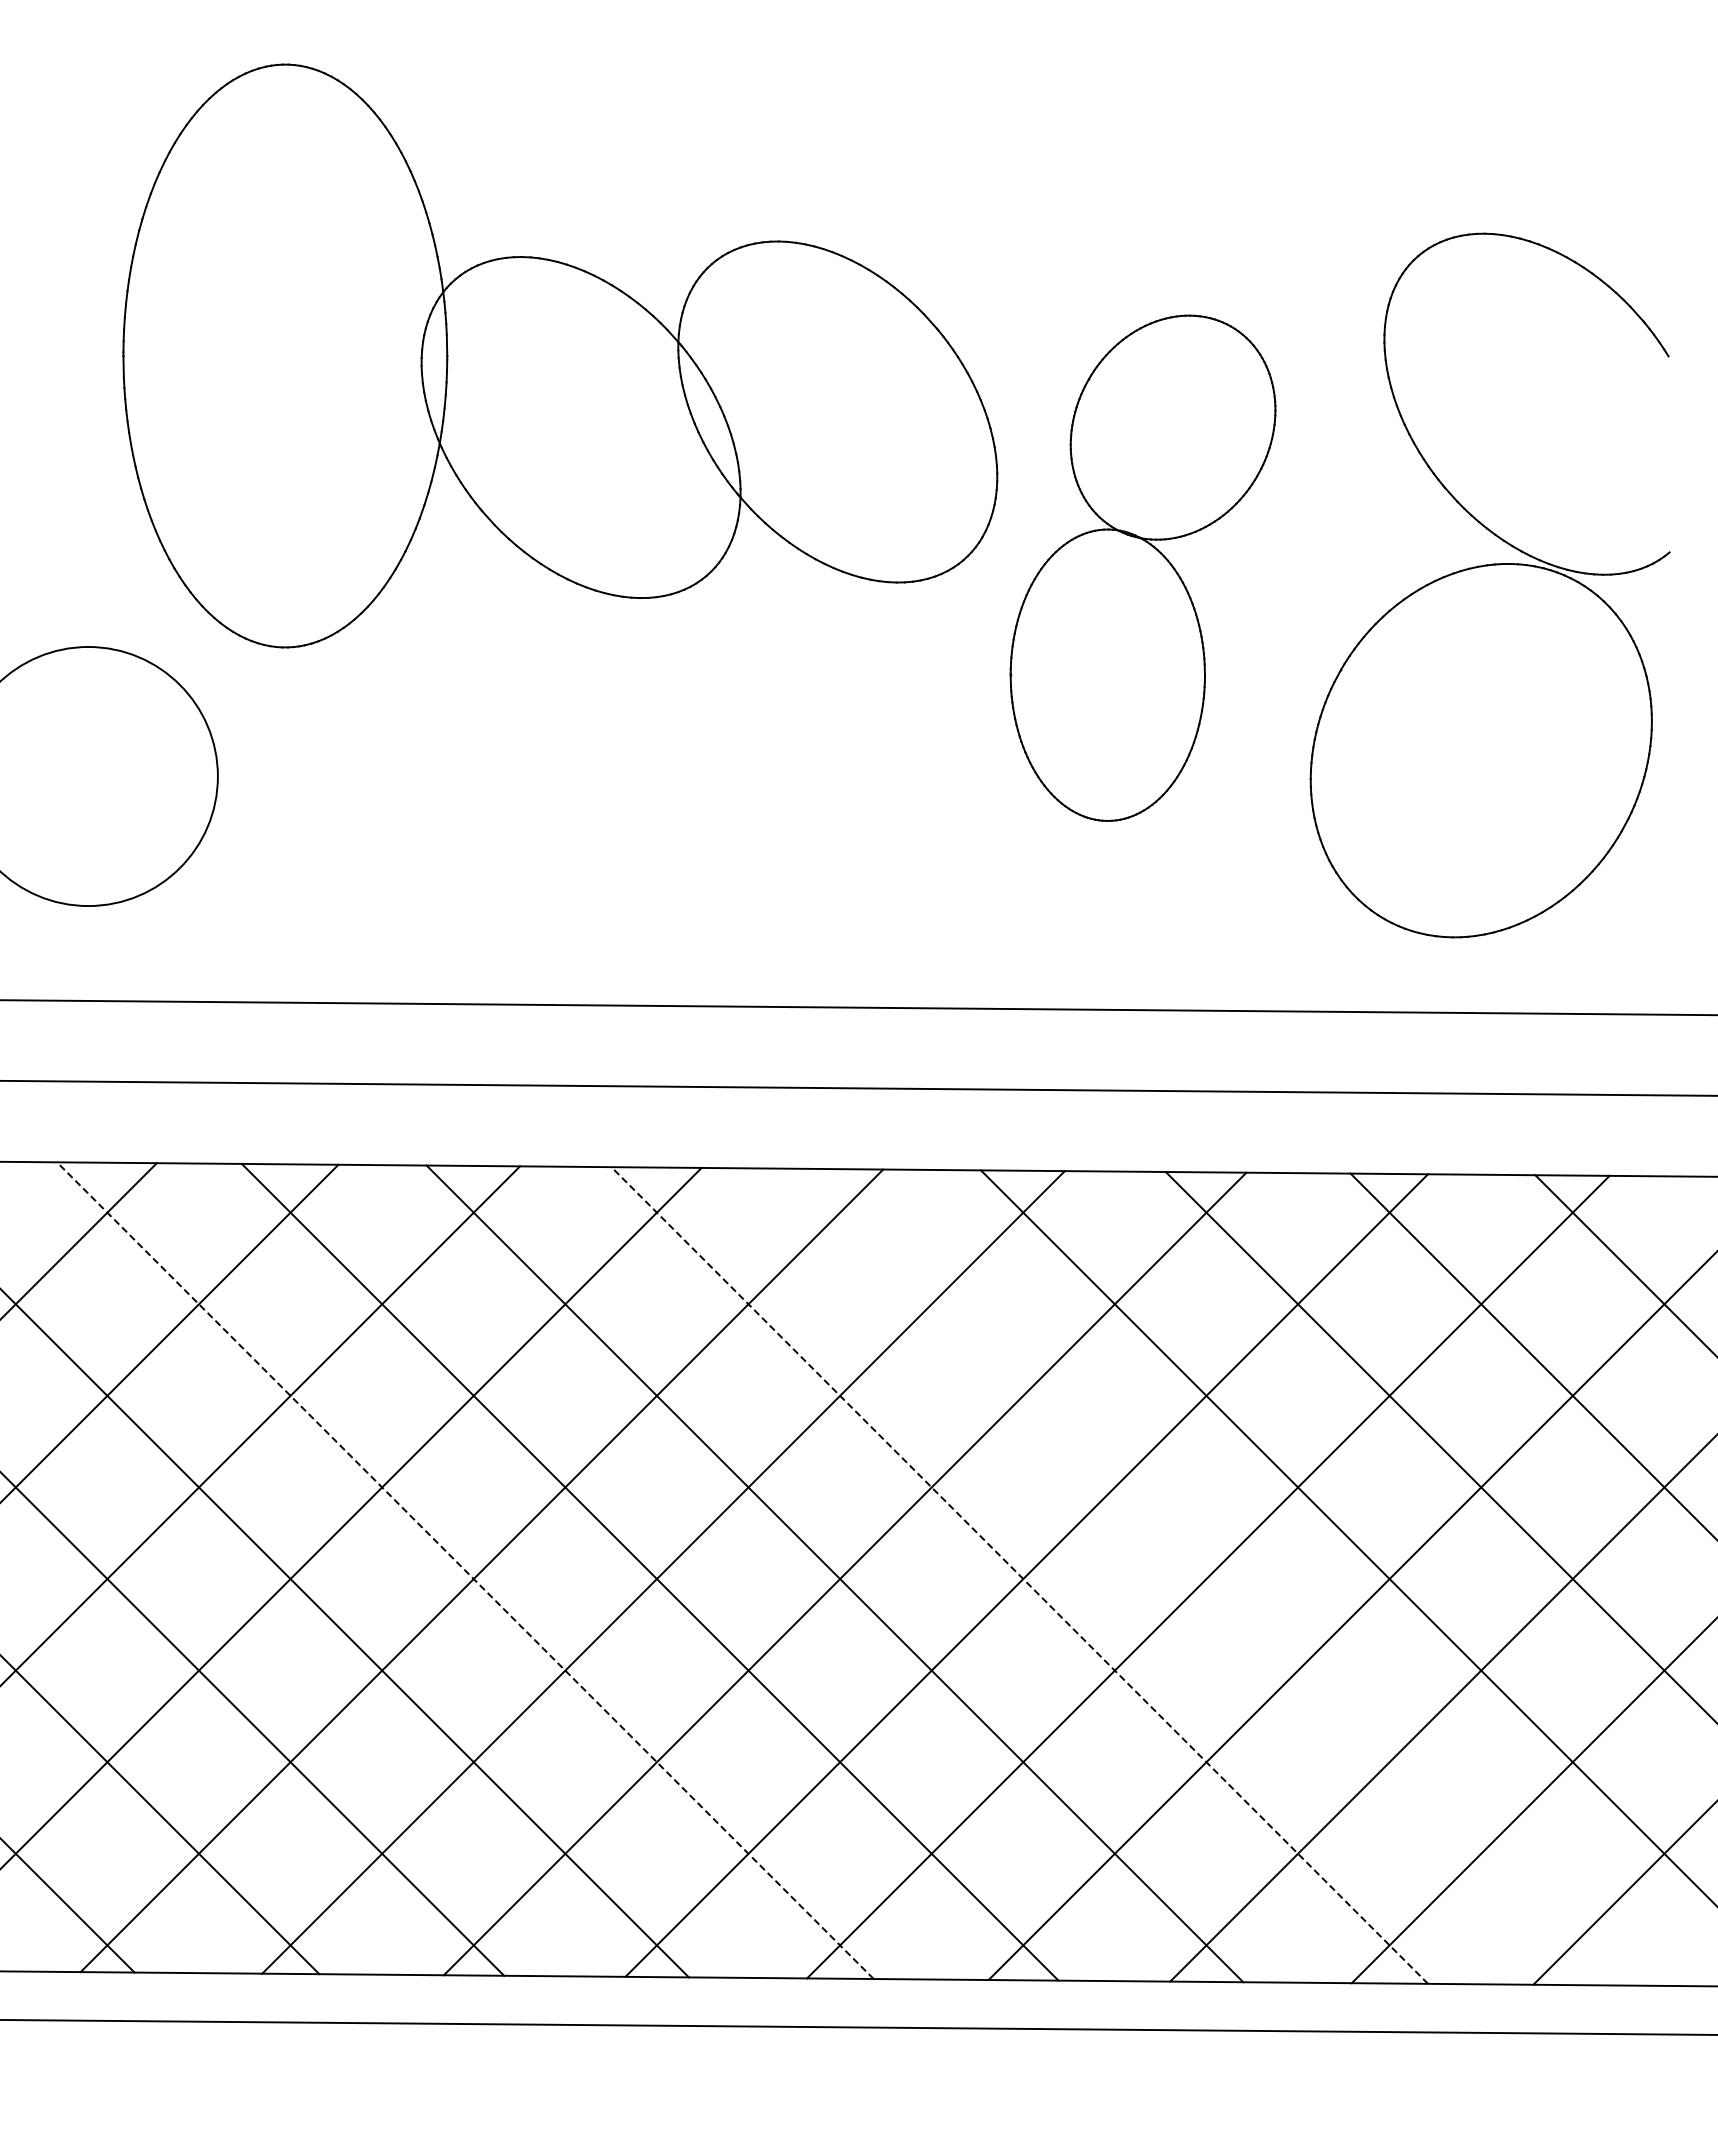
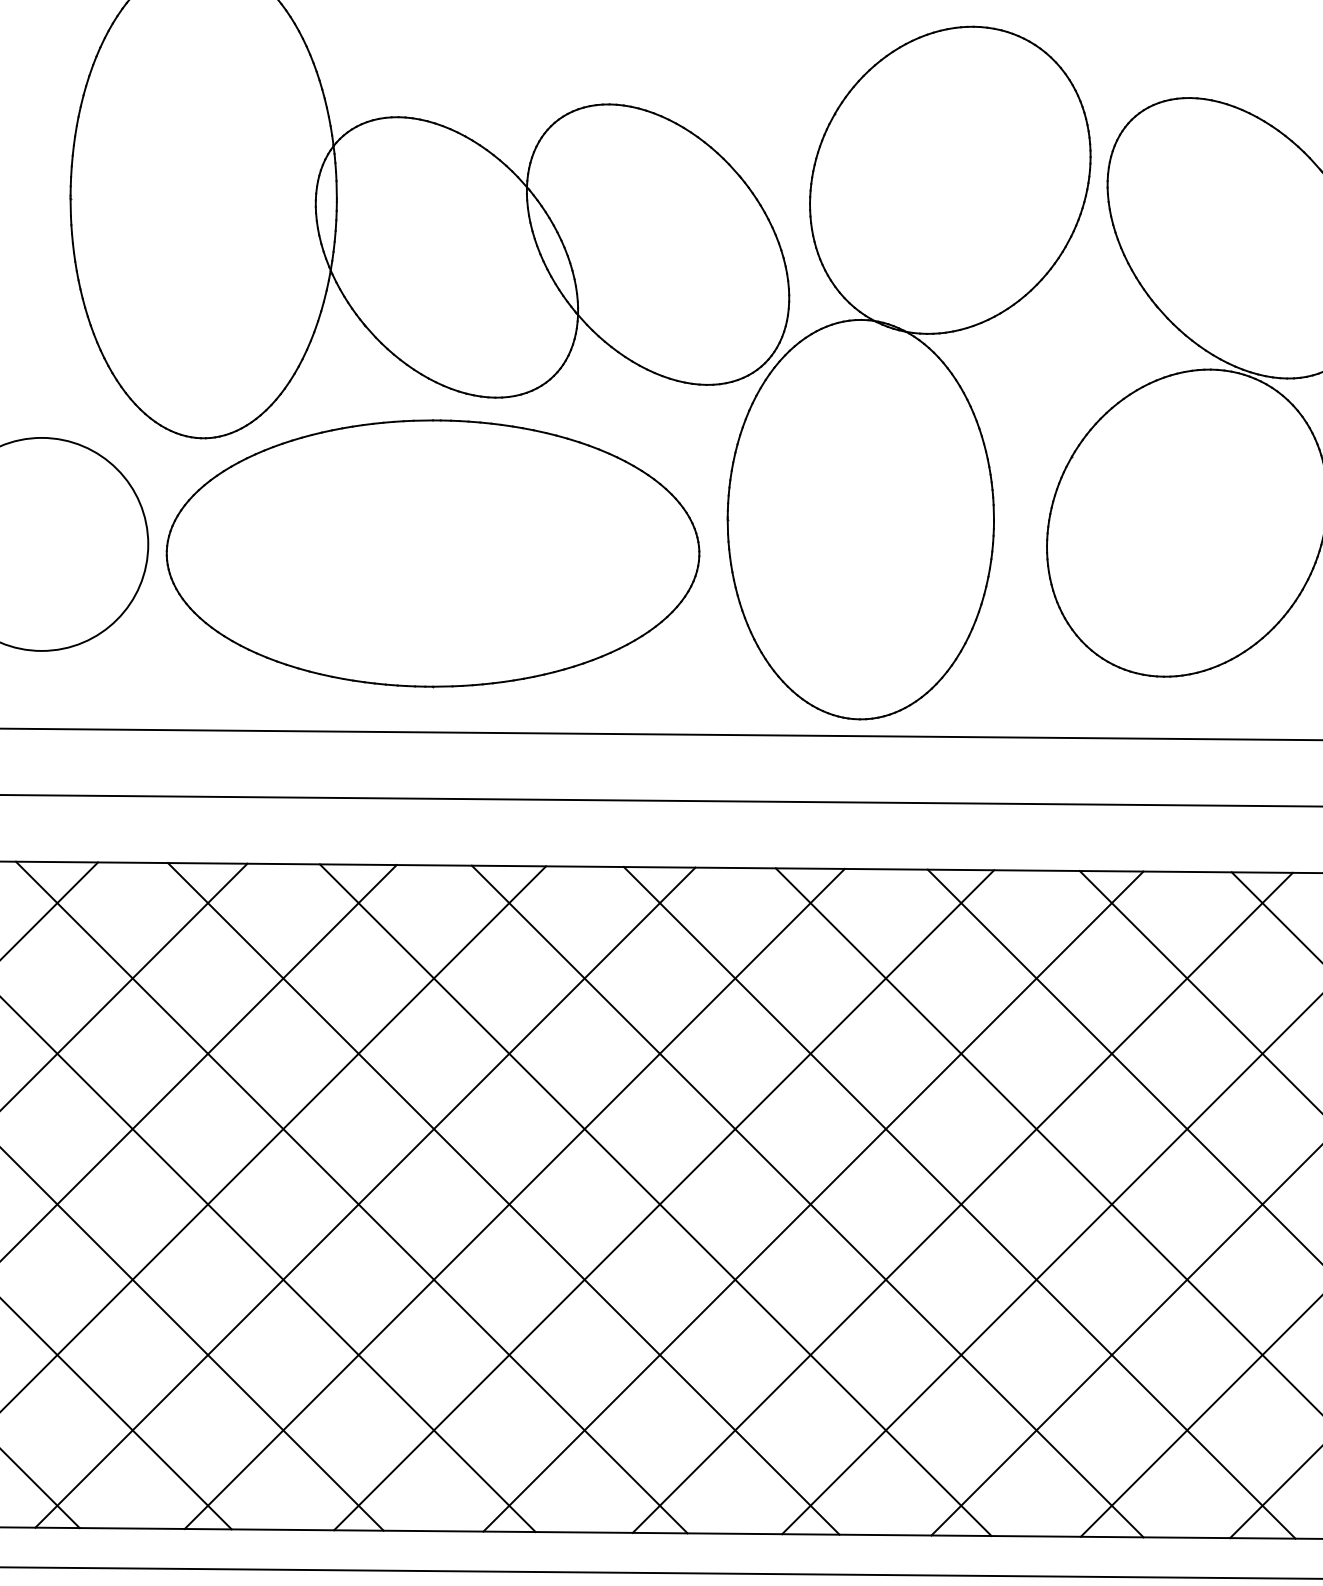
part: (1142, 568) -> (908, 373), size x1.67
part: (563, 787) -> (432, 553), added
line: (465, 1570) -> (351, 1197), dashed -> solid
line: (1019, 1575) -> (807, 1201), dashed -> solid
line: (1204, 1576) -> (959, 1202), added

